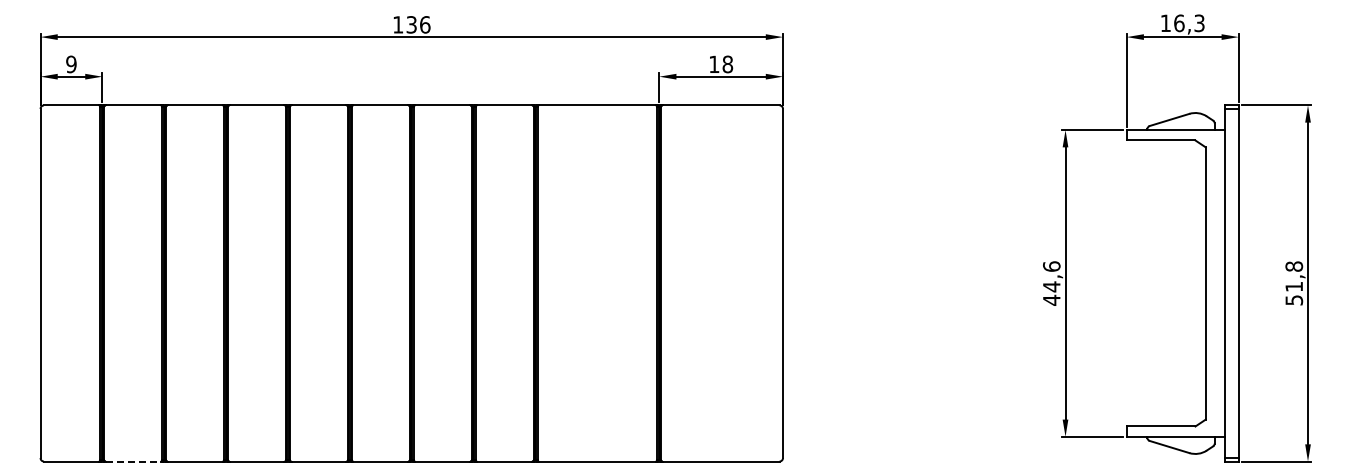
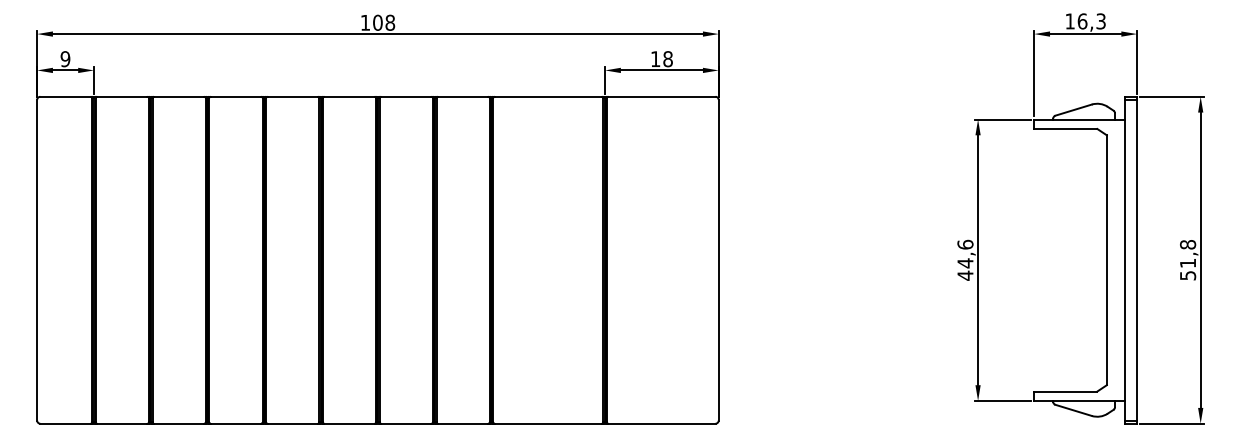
text: (418, 24) -> (384, 22), 136 -> 108
line: (133, 461) -> (122, 423), dashed -> solid

